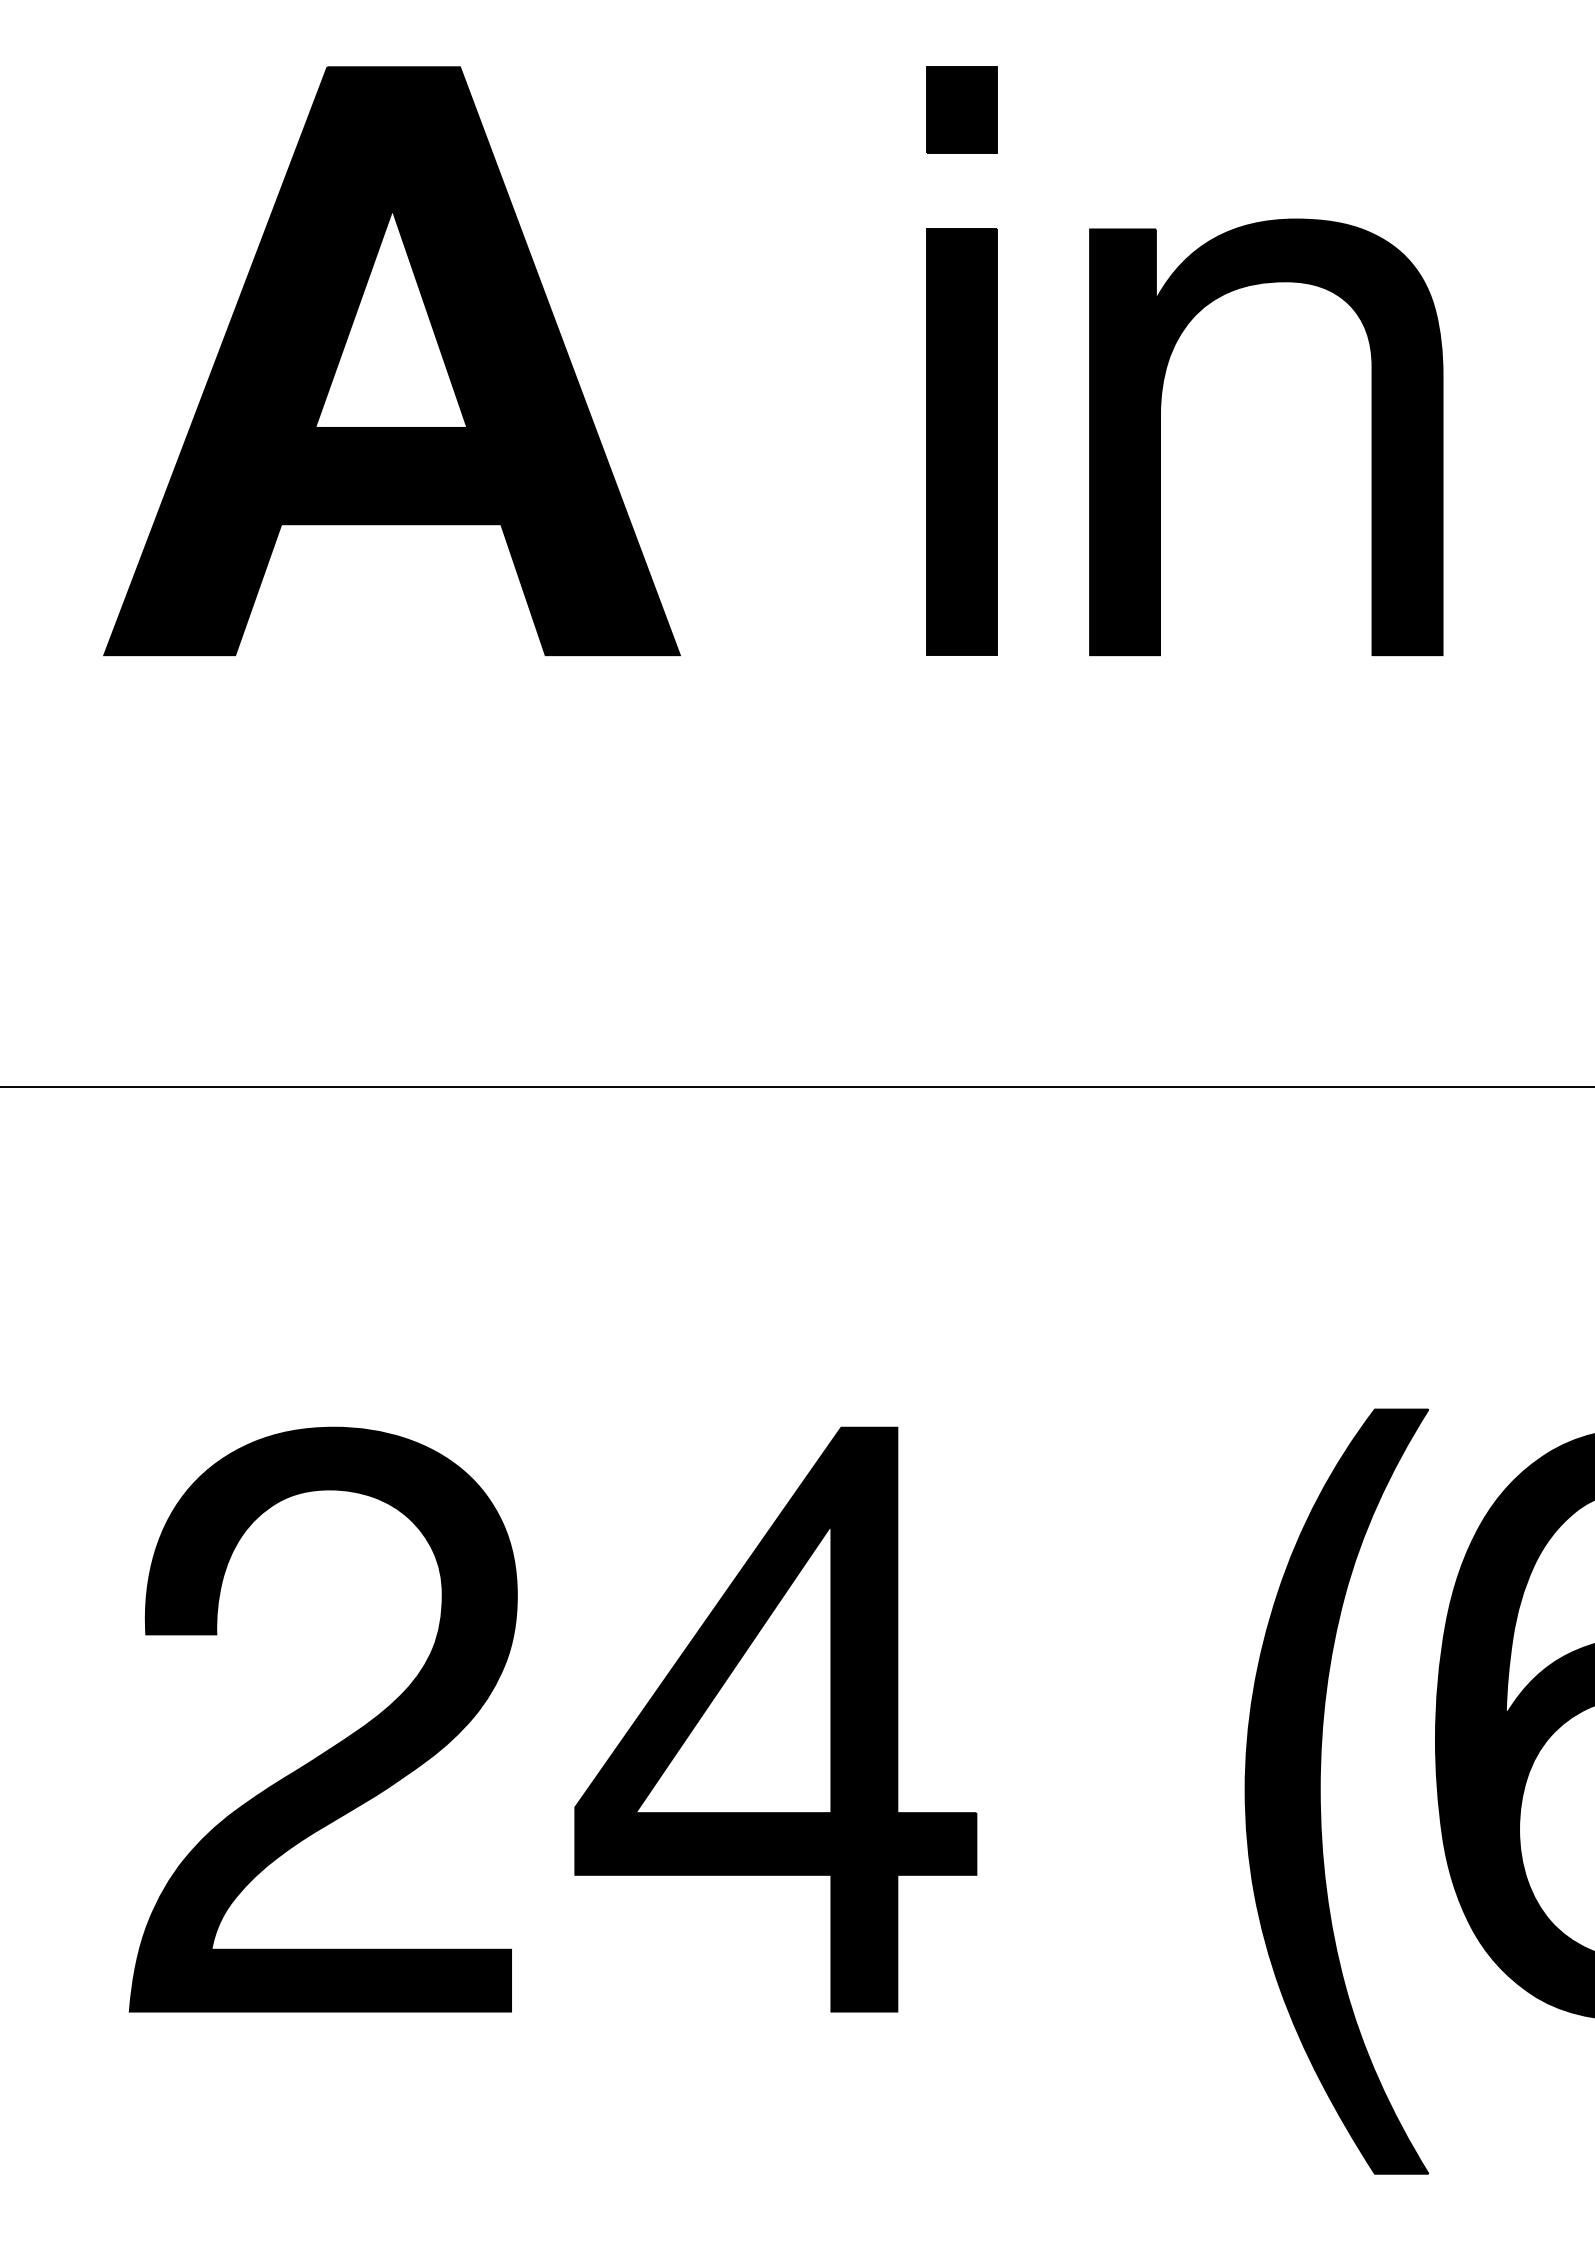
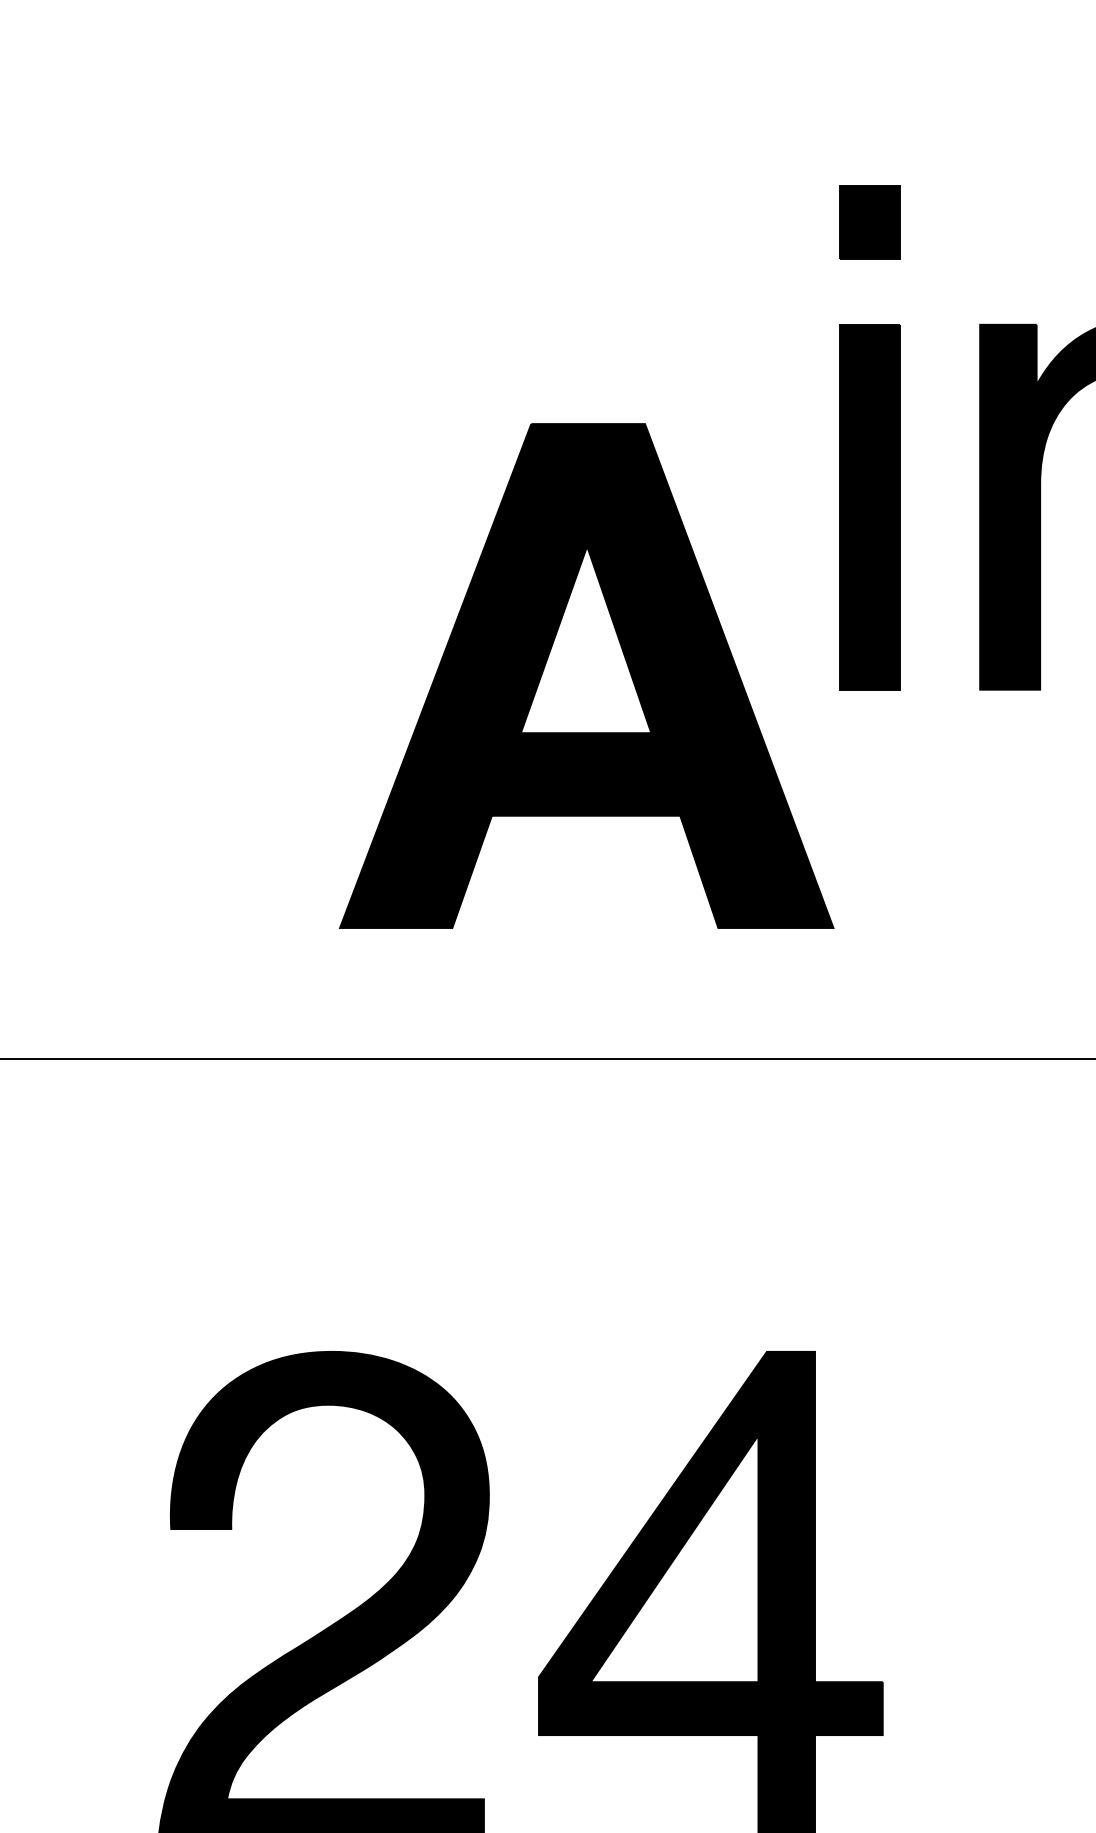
part: (391, 361) -> (586, 676), moved

